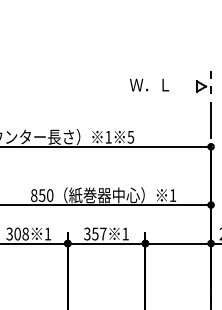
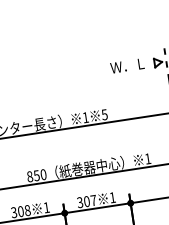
text: (149, 84) -> (127, 65), moved
text: (95, 233) -> (86, 201), 357 -> 307

